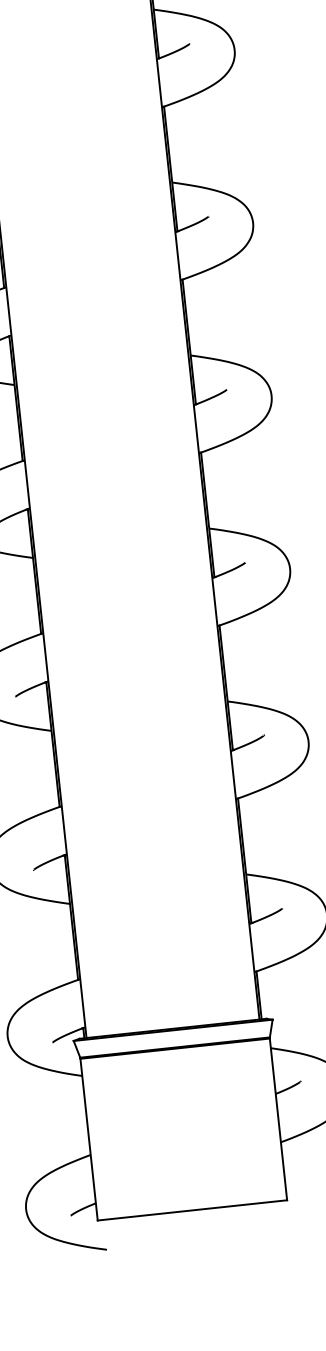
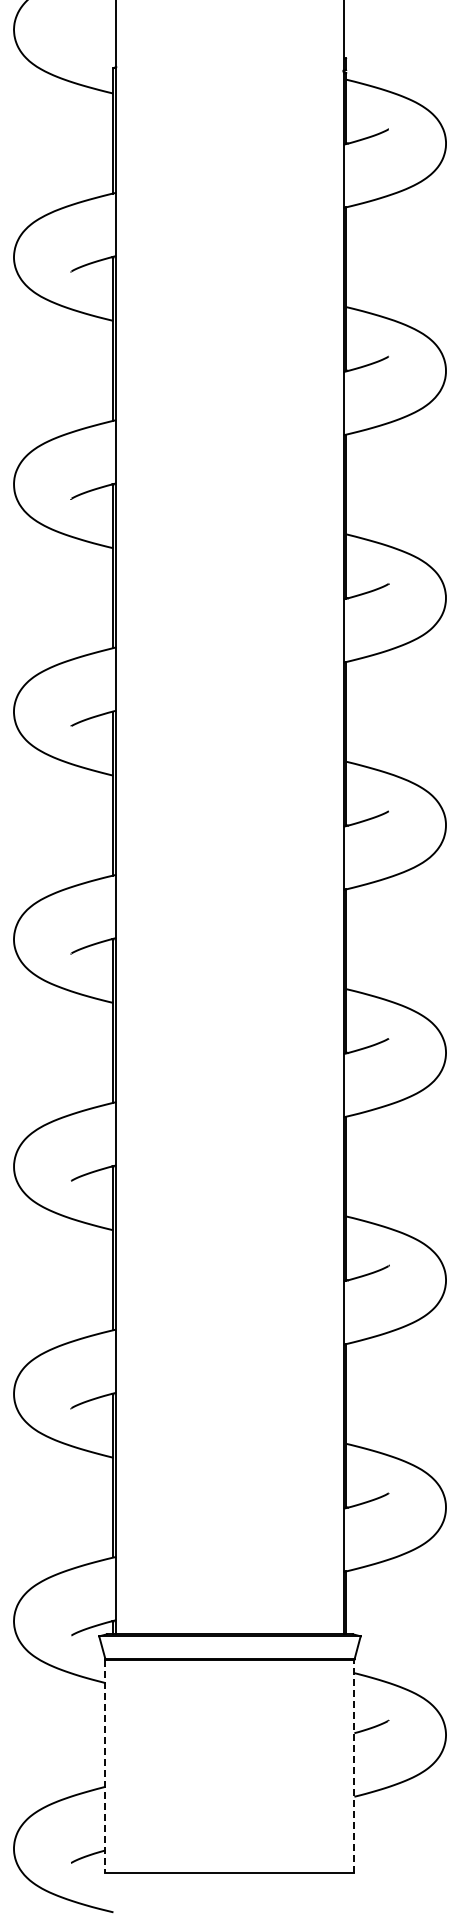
line: (278, 1119) -> (354, 1766), solid -> dashed
line: (89, 1140) -> (105, 1767), solid -> dashed

